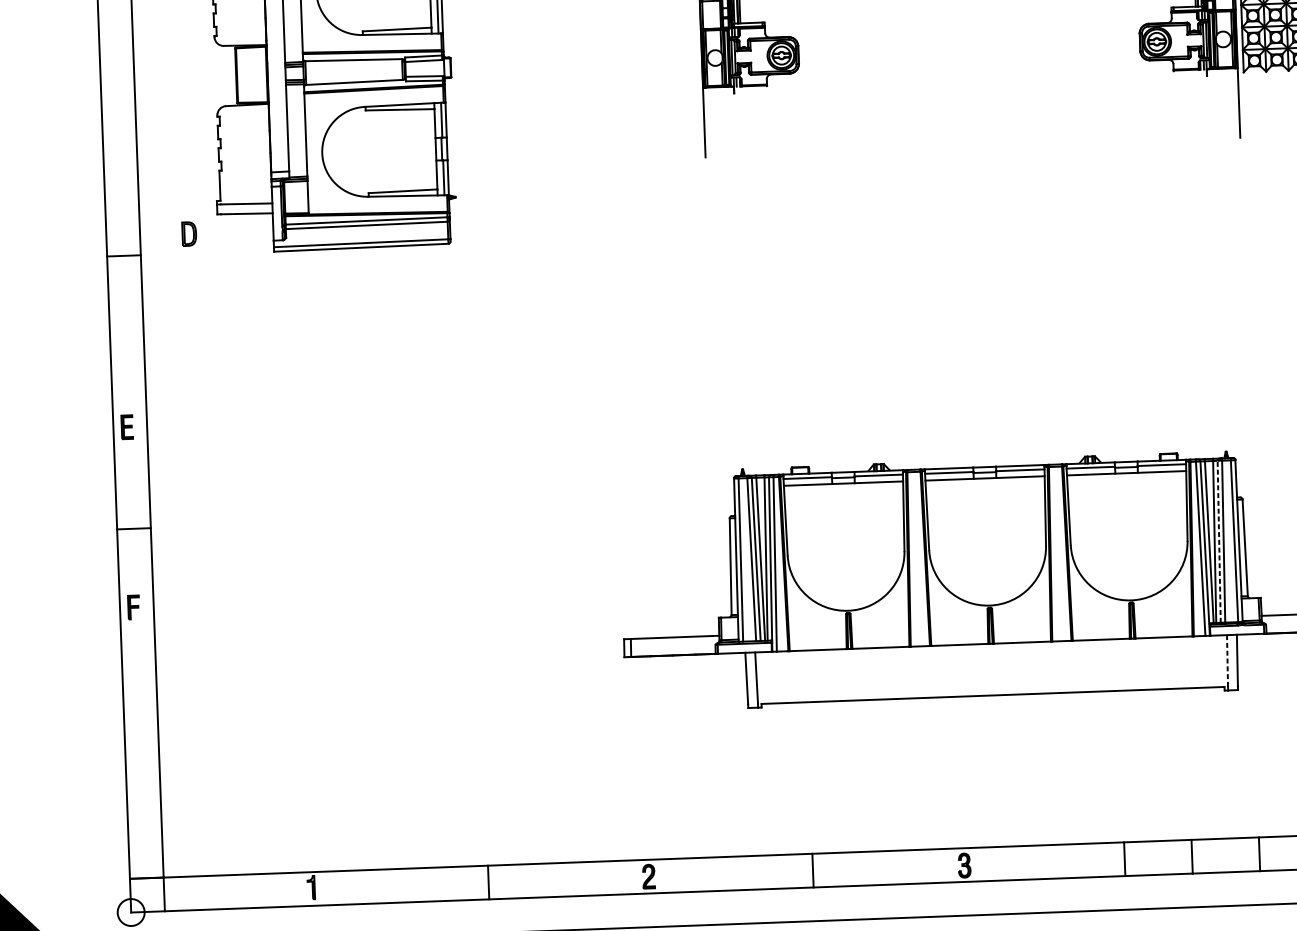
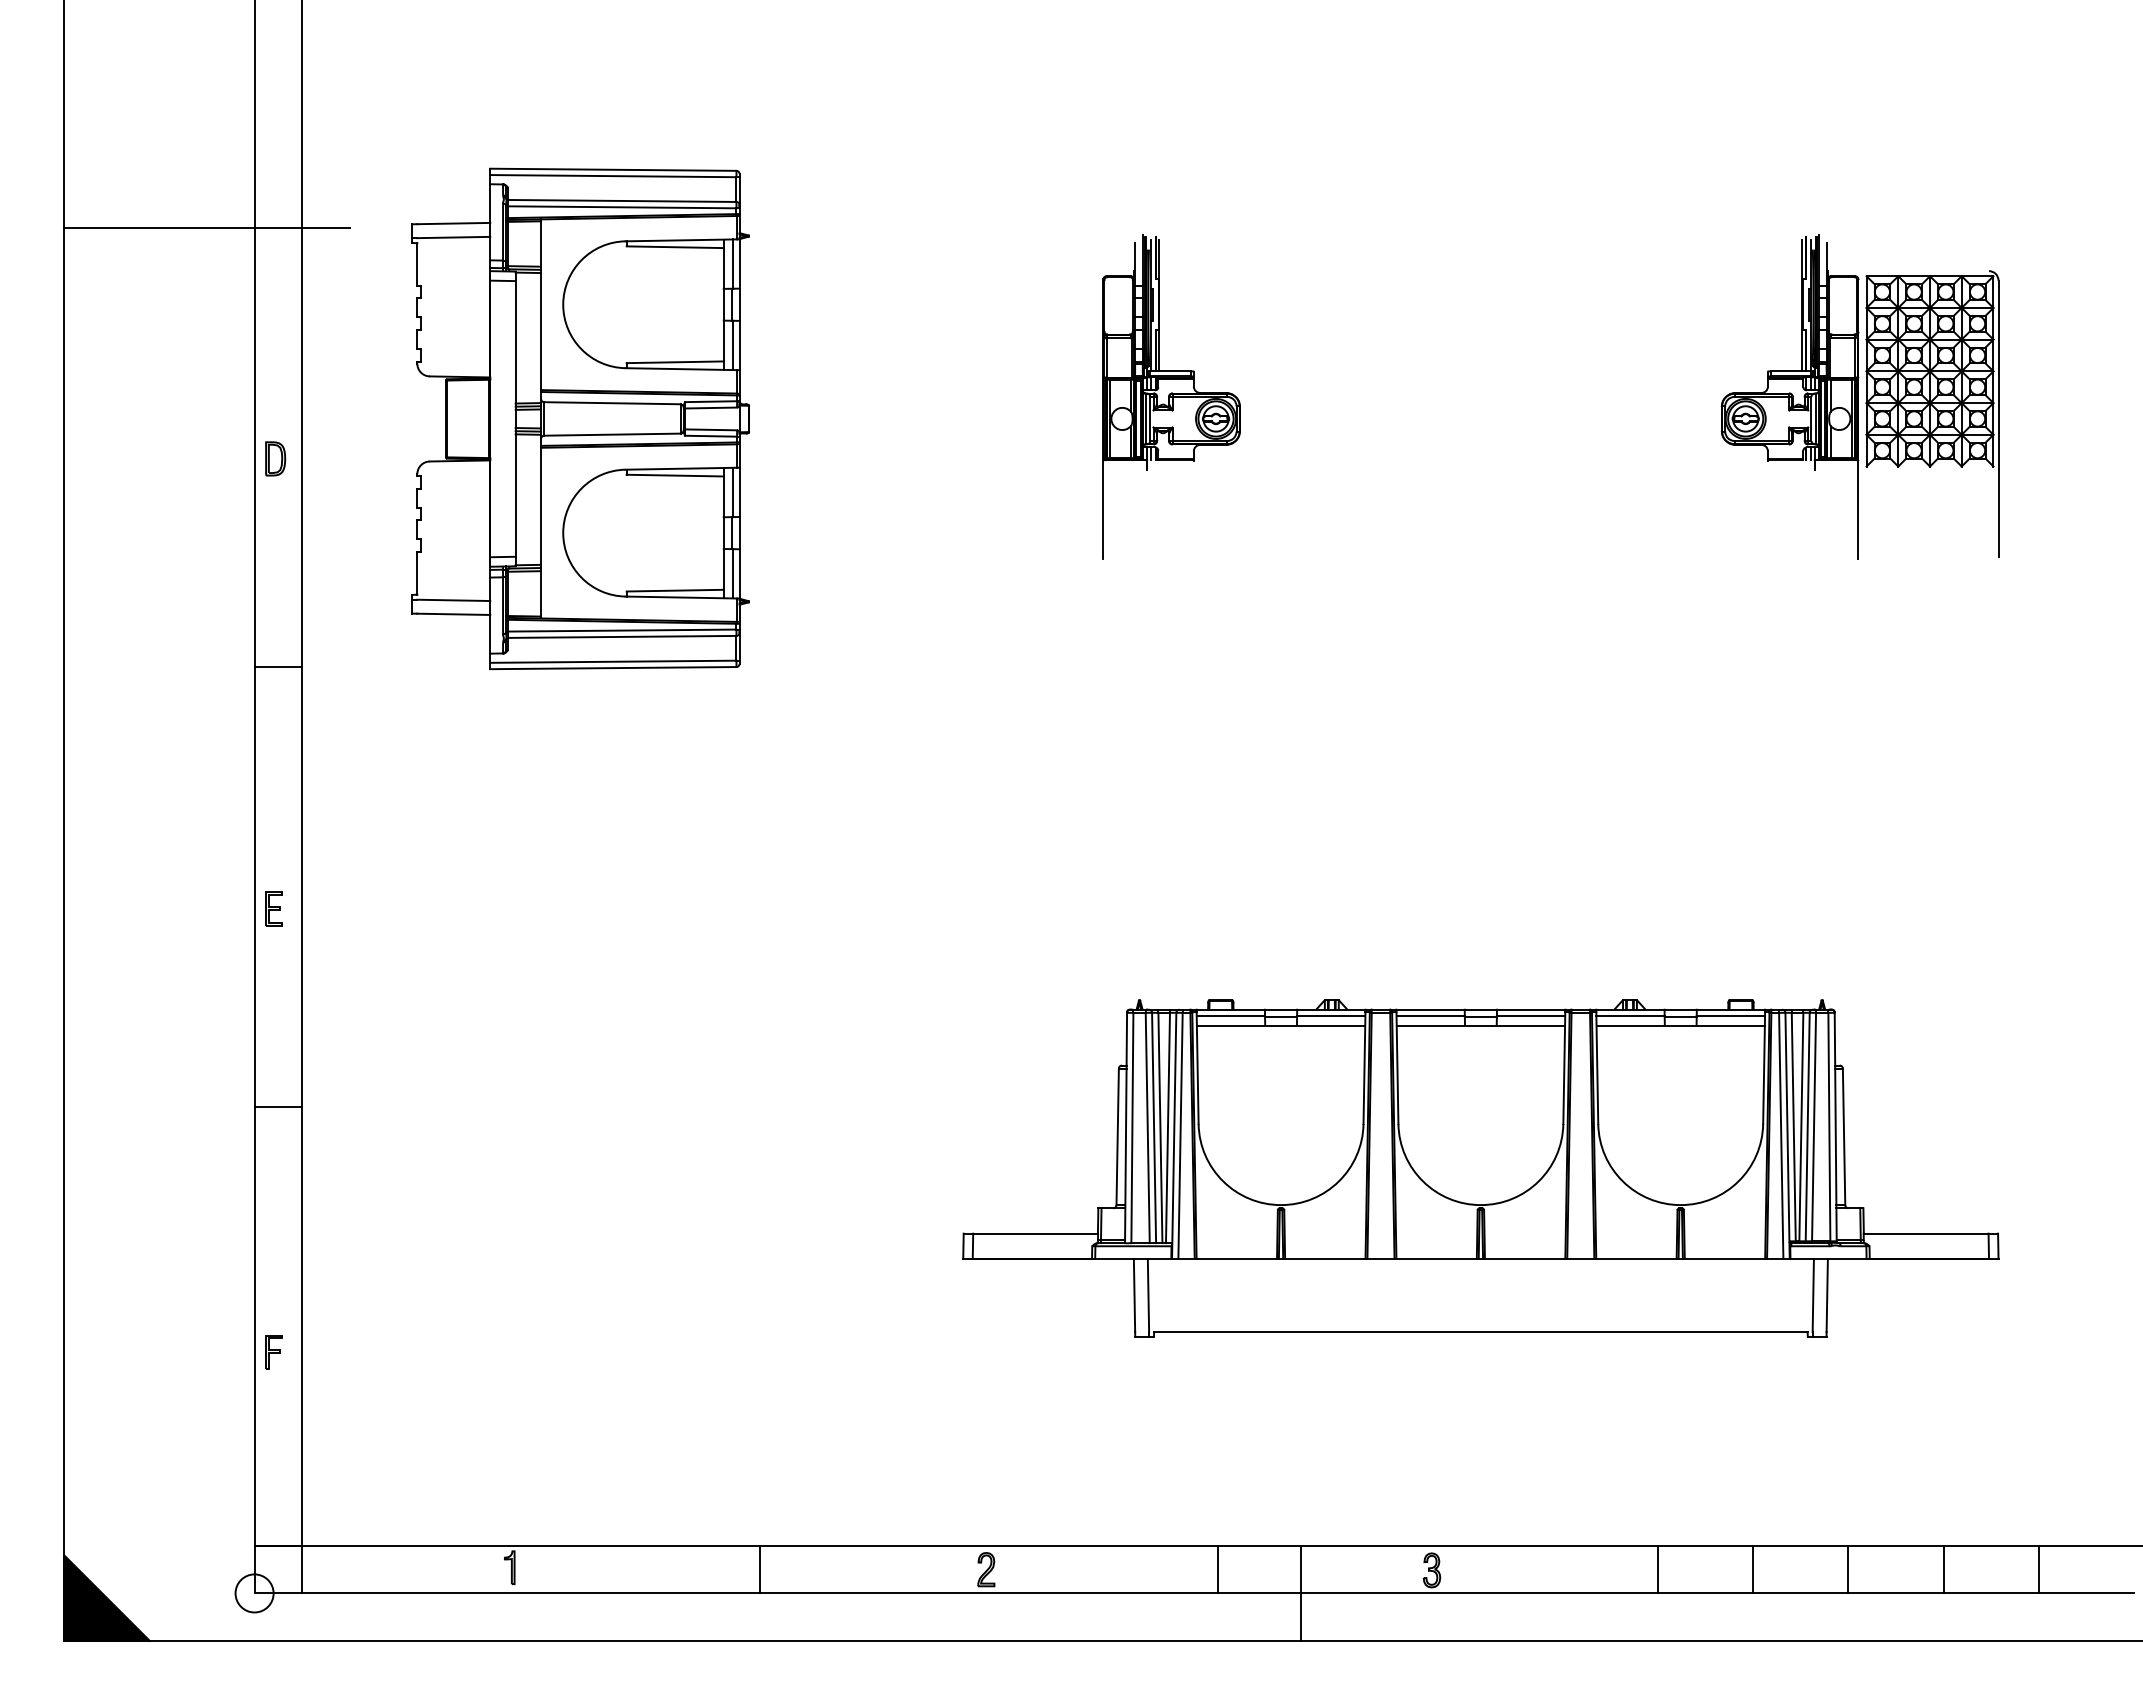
part: (189, 233) -> (275, 458), moved
line: (134, 528) -> (278, 1106), moved
line: (1219, 541) -> (1807, 1126), dashed -> solid
part: (133, 607) -> (273, 1352), moved
line: (1227, 660) -> (1813, 1295), dashed -> solid
line: (872, 885) -> (1301, 1593), added

